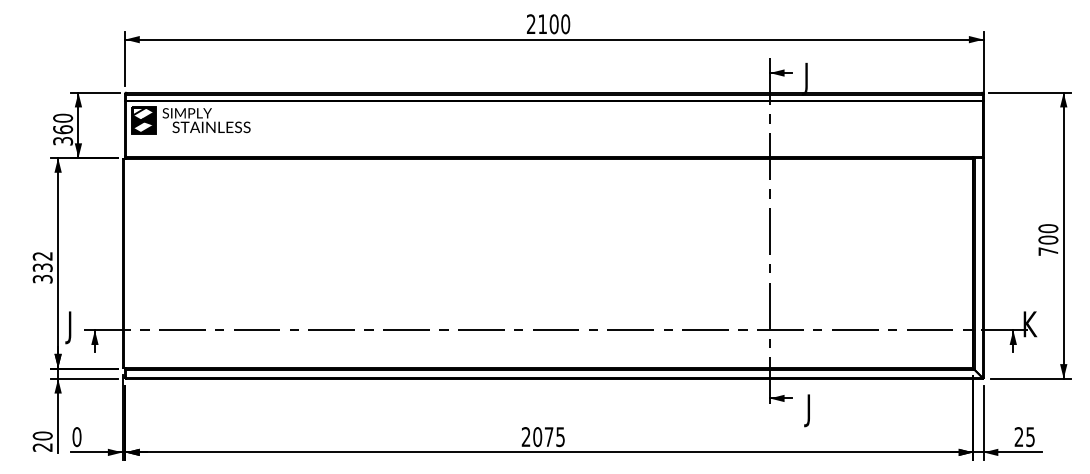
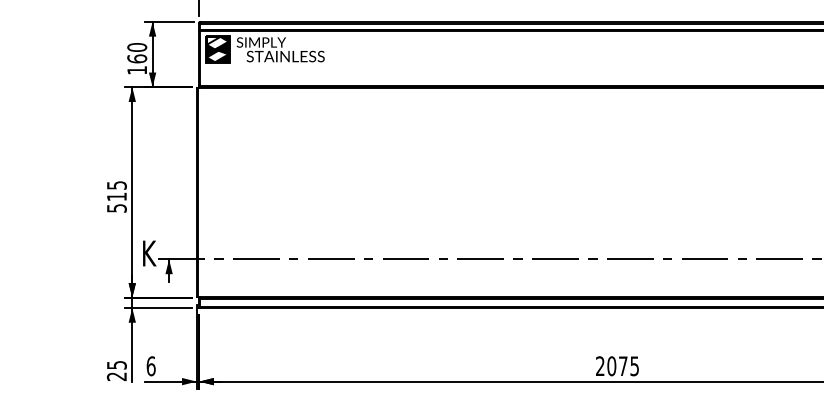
text: (63, 141) -> (137, 70), 360 -> 160
text: (42, 267) -> (116, 196), 332 -> 515
text: (73, 327) -> (147, 256), J -> K
text: (42, 435) -> (116, 364), 20 -> 25
text: (76, 436) -> (150, 365), 0 -> 6

